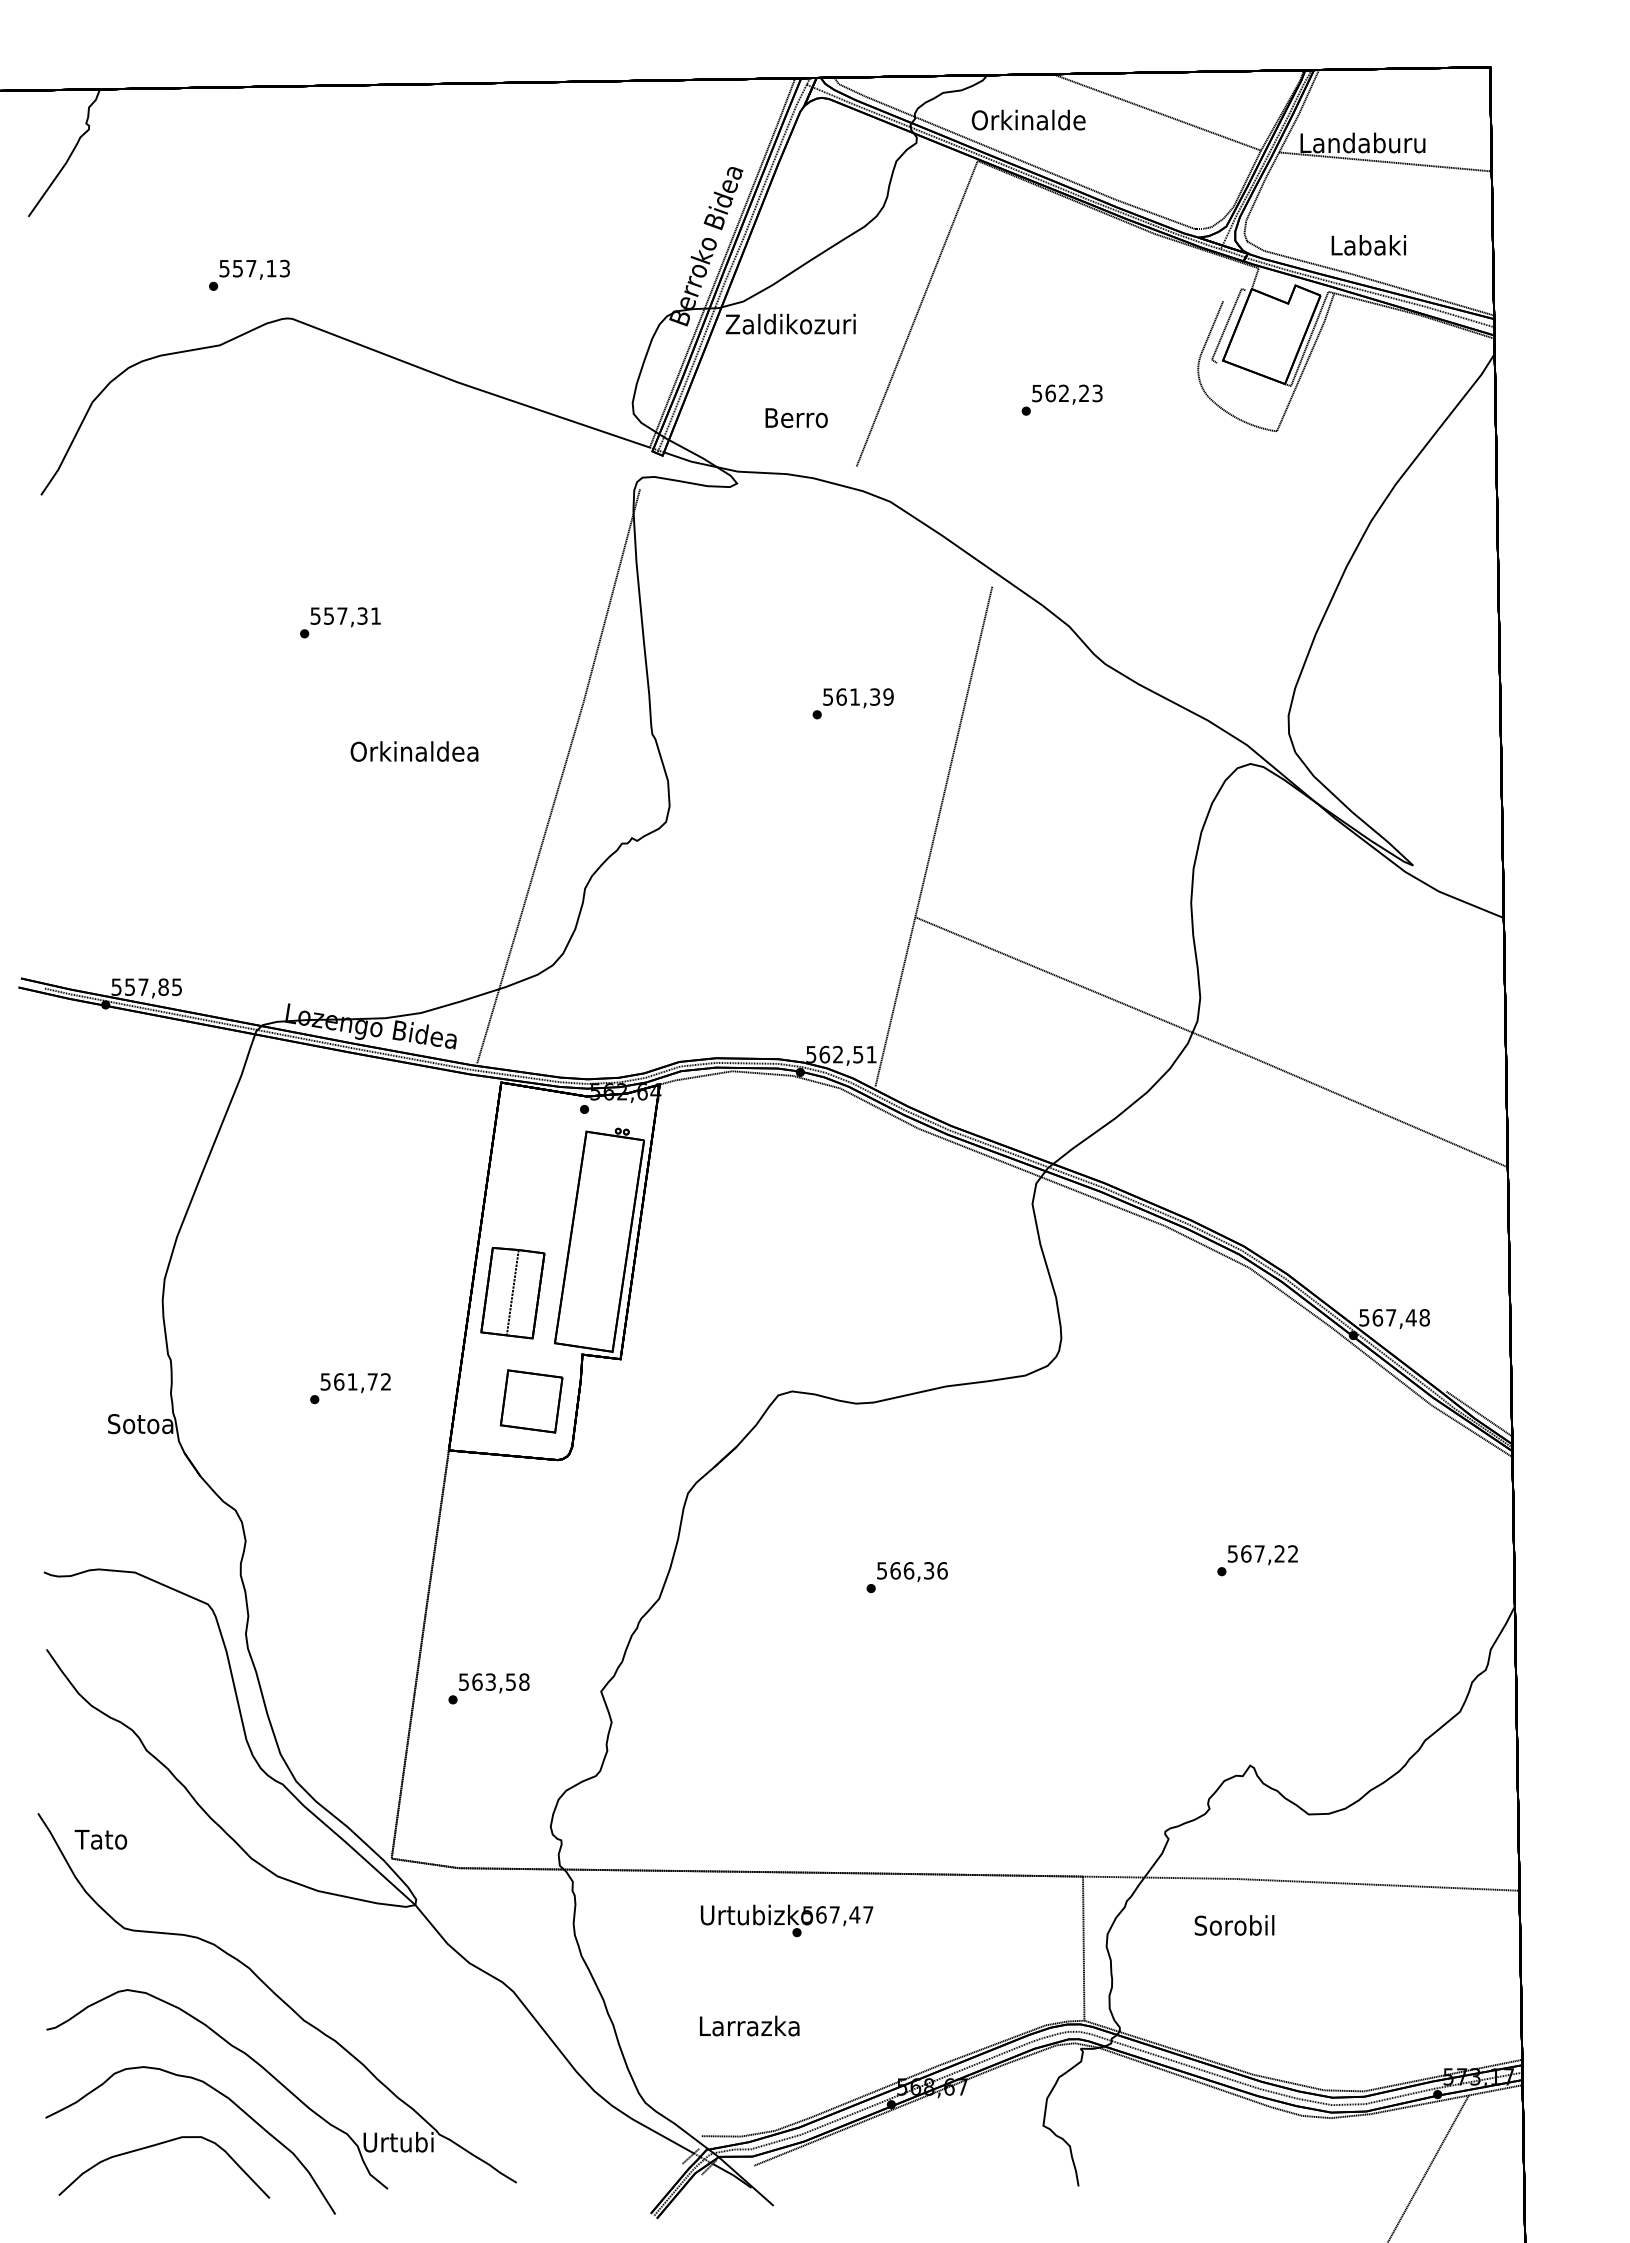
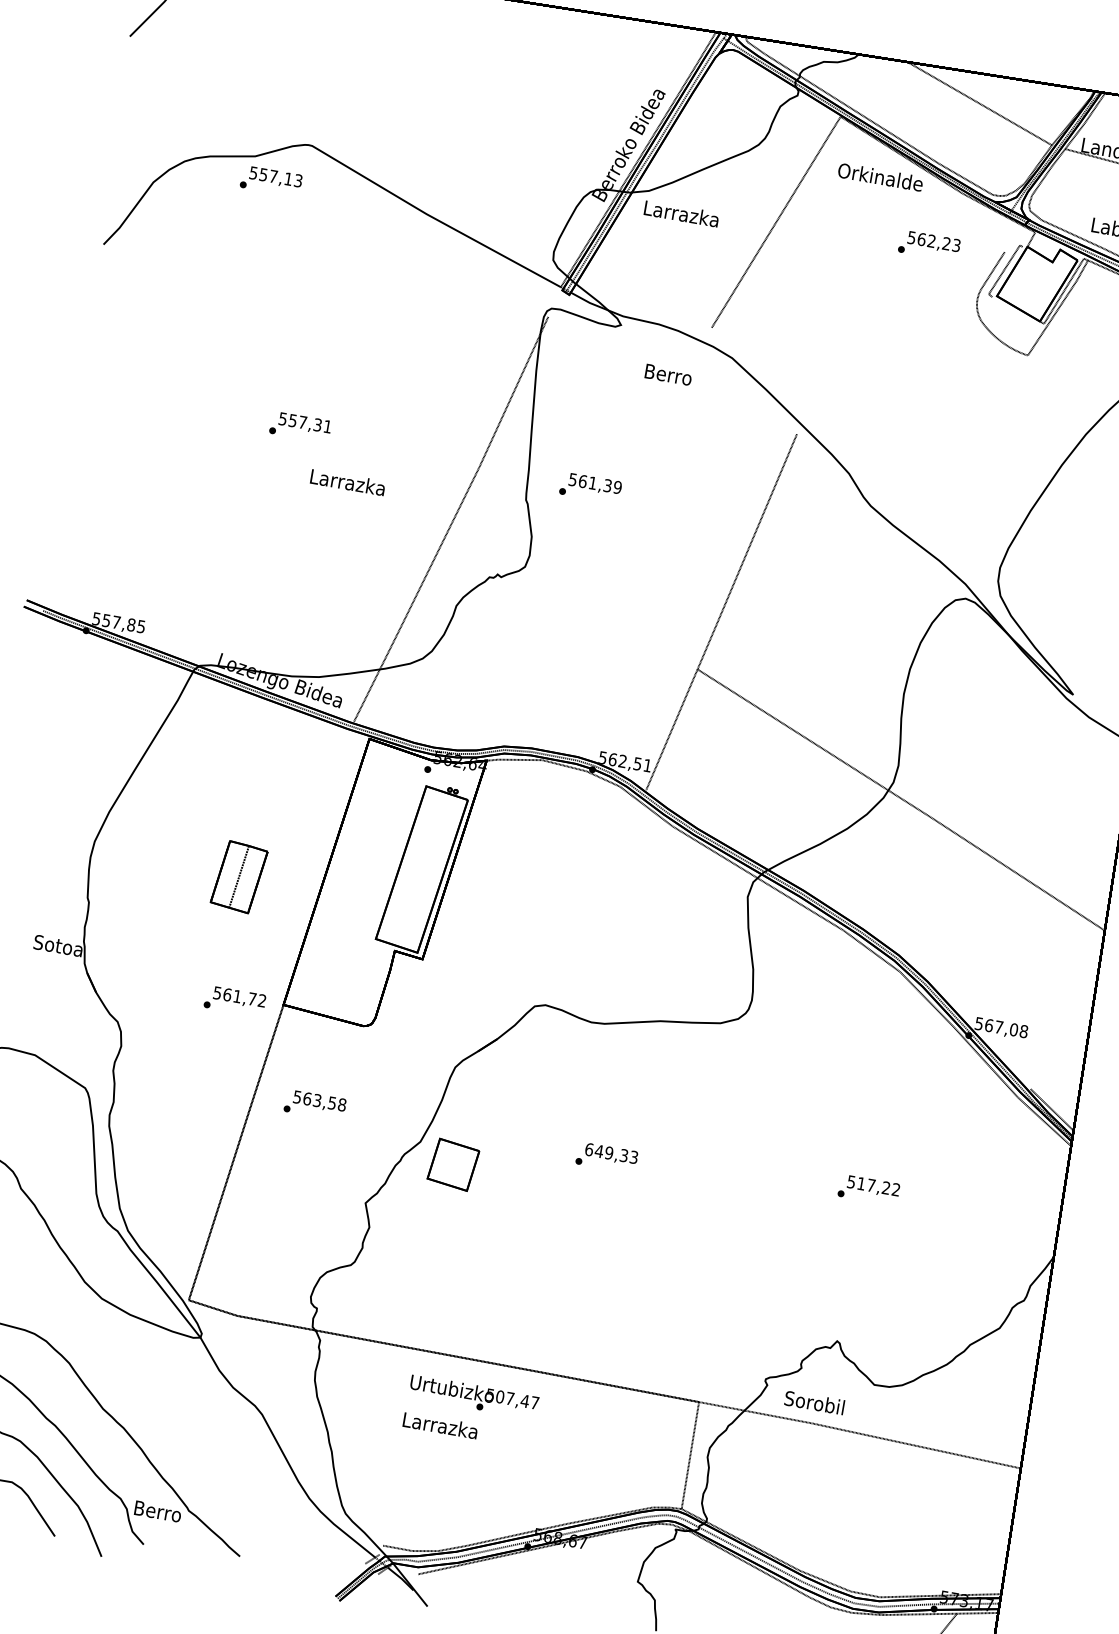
text: (1028, 119) -> (880, 176), moved
text: (249, 274) -> (271, 180), moved
text: (790, 323) -> (681, 213), Zaldikozuri -> Larrazka
text: (1061, 399) -> (929, 245), moved
text: (796, 418) -> (668, 375), moved
text: (340, 622) -> (300, 426), moved
text: (852, 703) -> (590, 487), moved
text: (414, 751) -> (347, 482), Orkinaldea -> Larrazka
part: (512, 1293) -> (238, 877), moved
text: (1410, 1317) -> (1013, 1029), 567,48 -> 567,08
text: (350, 1388) -> (235, 1001), moved
part: (531, 1401) -> (453, 1164), moved
text: (1246, 1553) -> (861, 1183), 567,22 -> 517,22
text: (912, 1570) -> (611, 1153), 566,36 -> 649,33
text: (488, 1688) -> (314, 1105), moved
text: (821, 1914) -> (500, 1396), 567,47 -> 507,47
text: (1234, 1925) -> (814, 1402), moved
text: (749, 2025) -> (440, 1425), moved
text: (398, 2141) -> (157, 1510), Urtubi -> Berro

